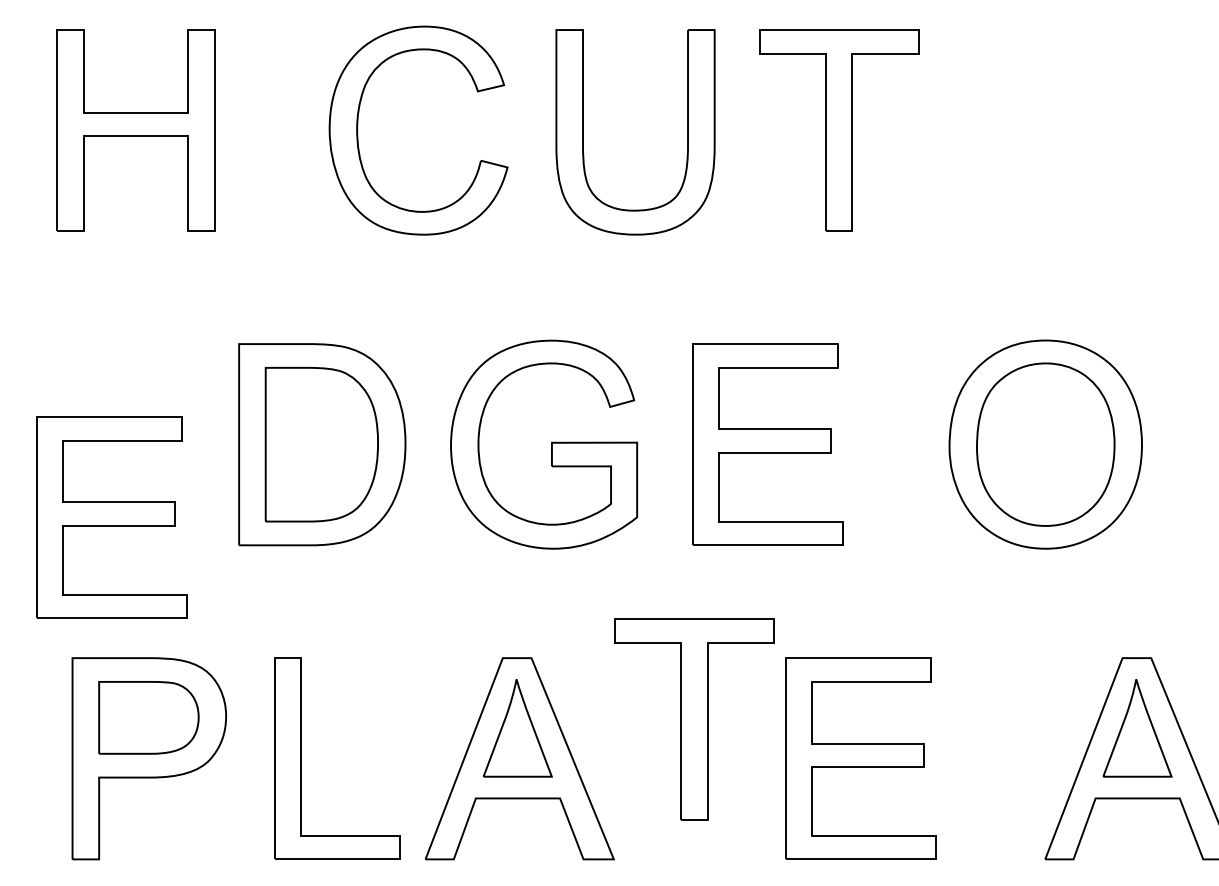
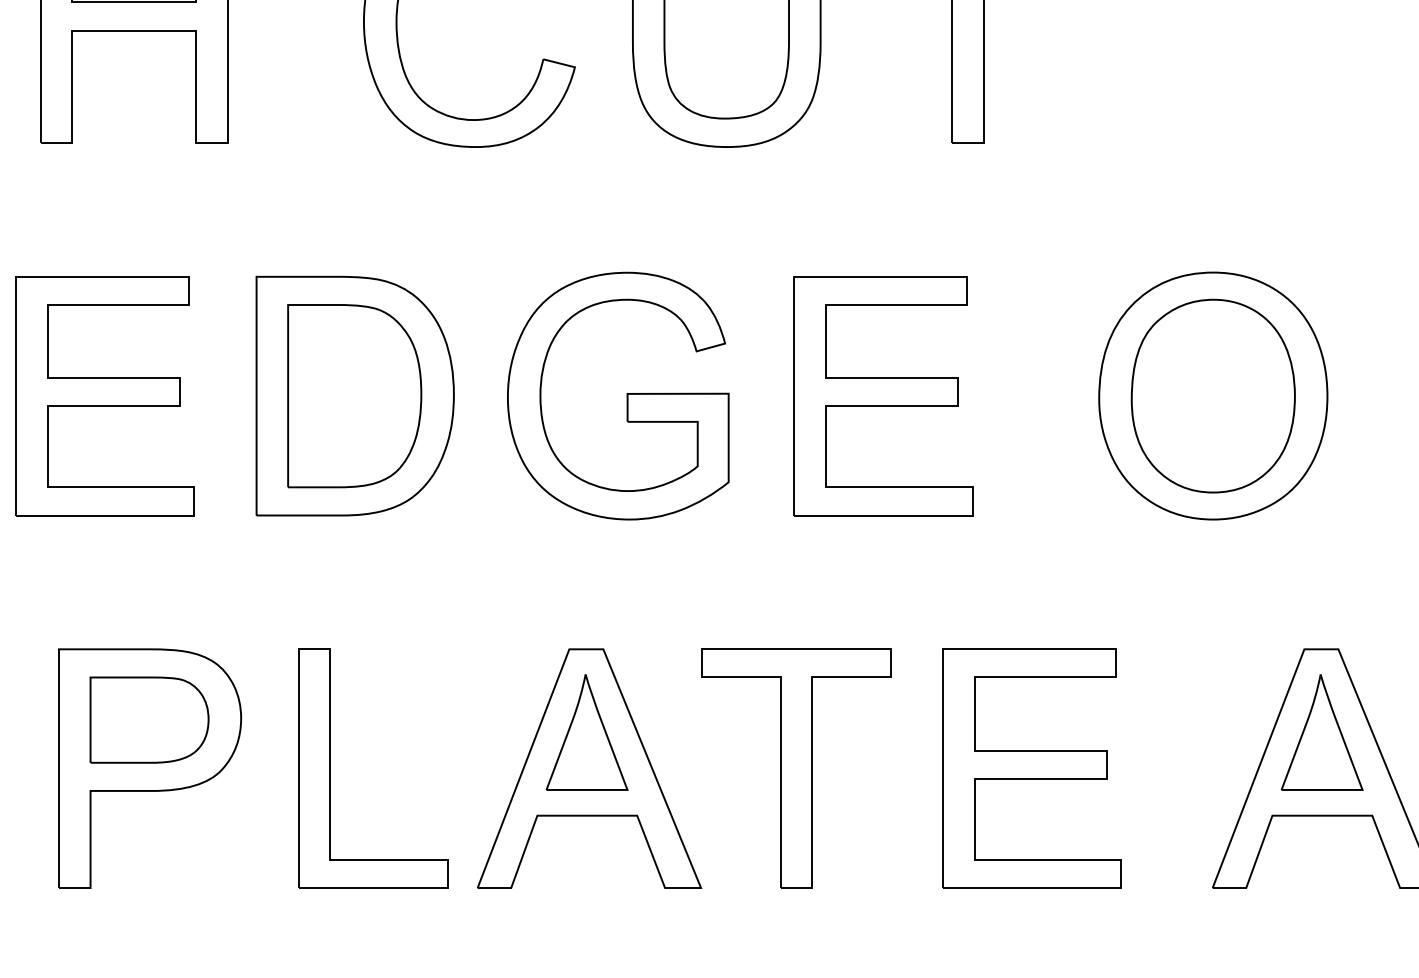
part: (111, 517) -> (105, 395), moved
part: (694, 719) -> (796, 768), moved
part: (860, 758) -> (1031, 768), moved

